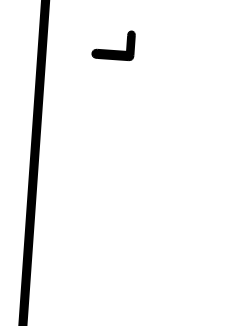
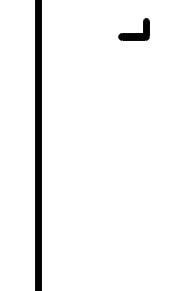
part: (112, 44) -> (133, 29), moved

